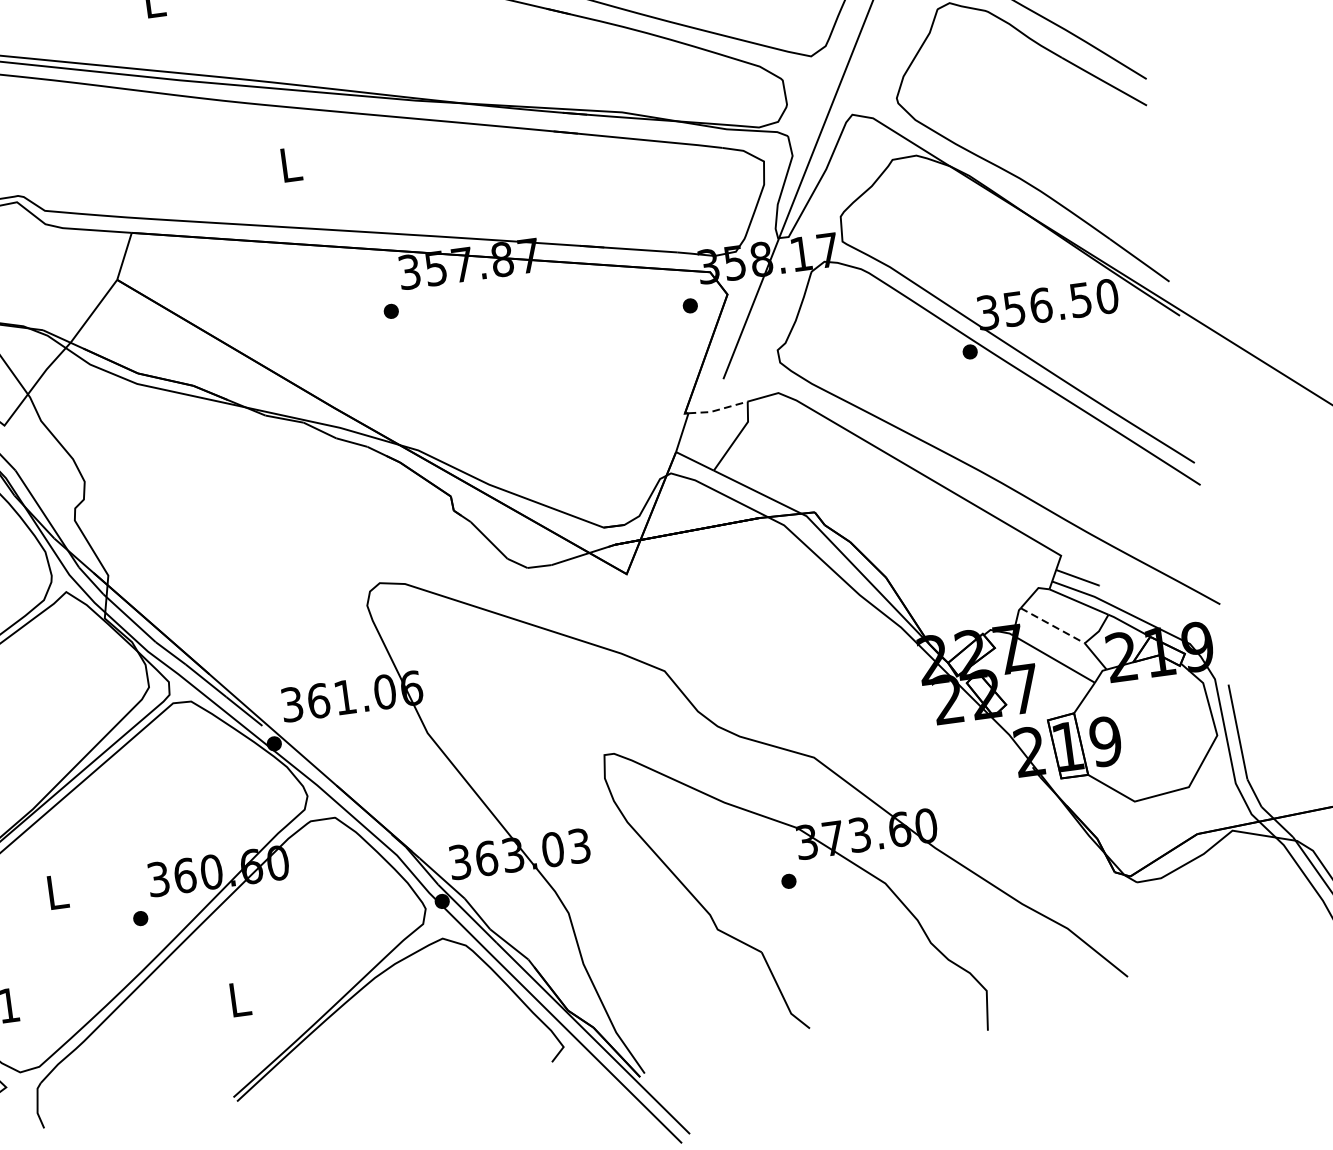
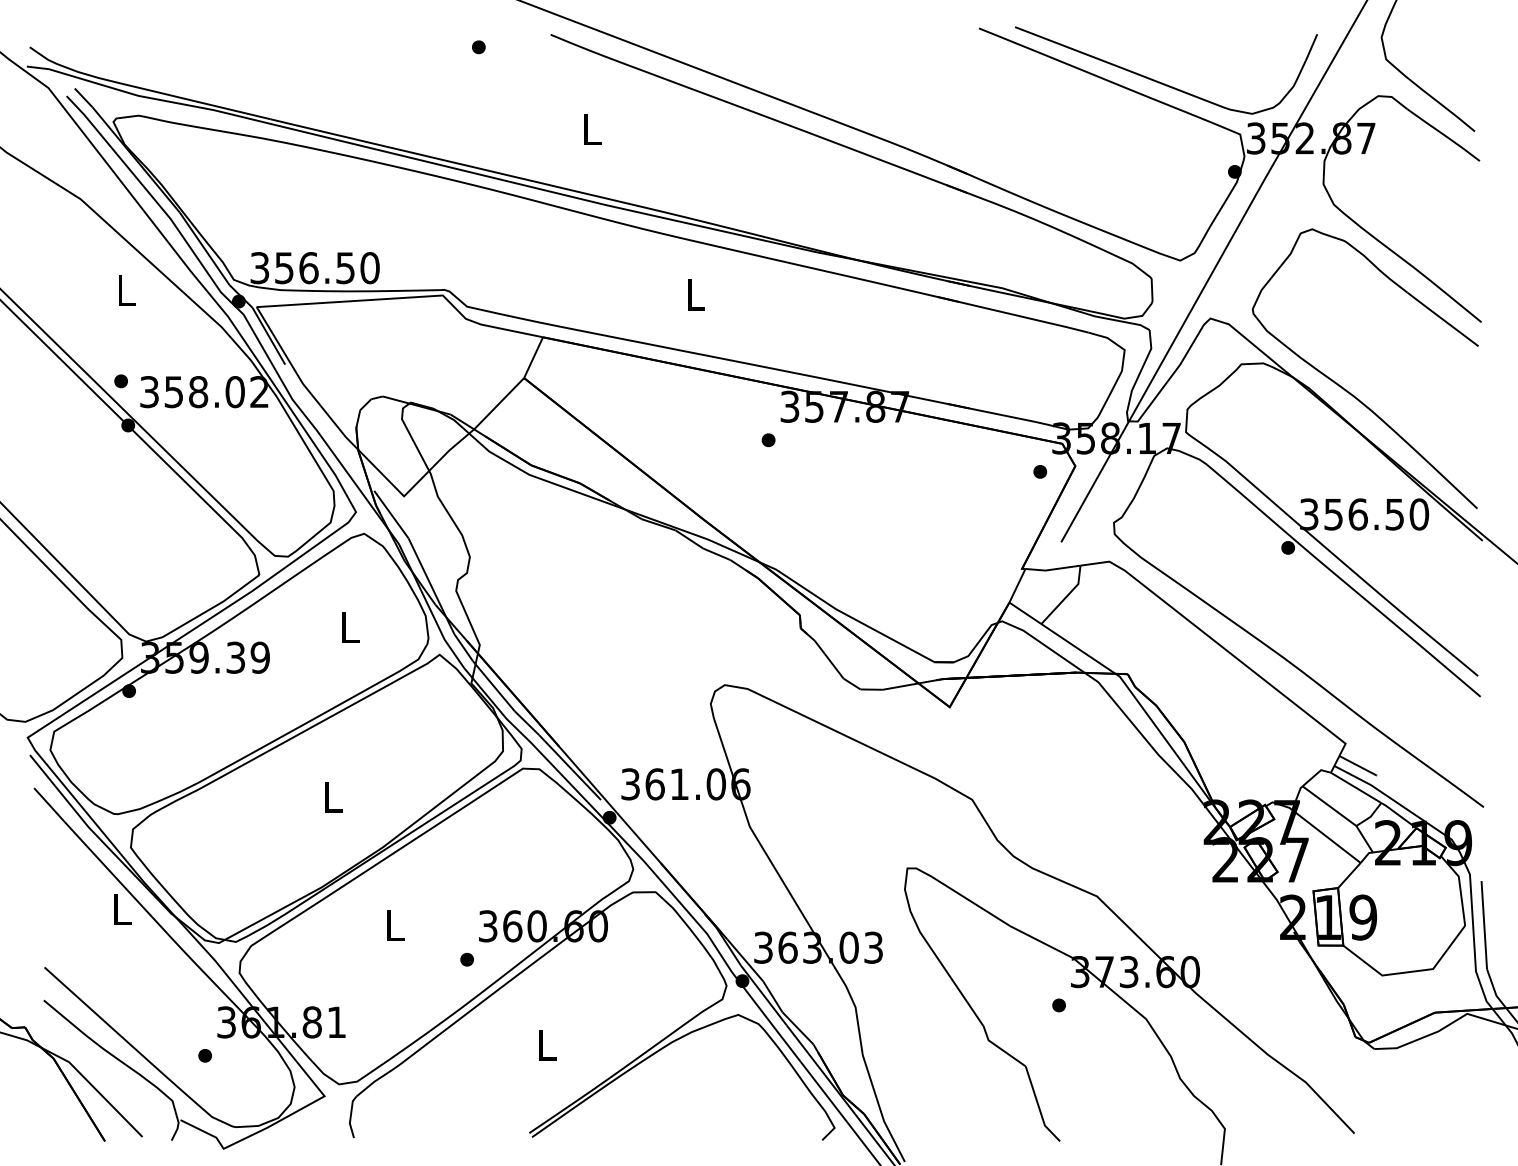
line: (717, 409) -> (1052, 569), dashed -> solid
line: (1052, 626) -> (1329, 806), dashed -> solid

